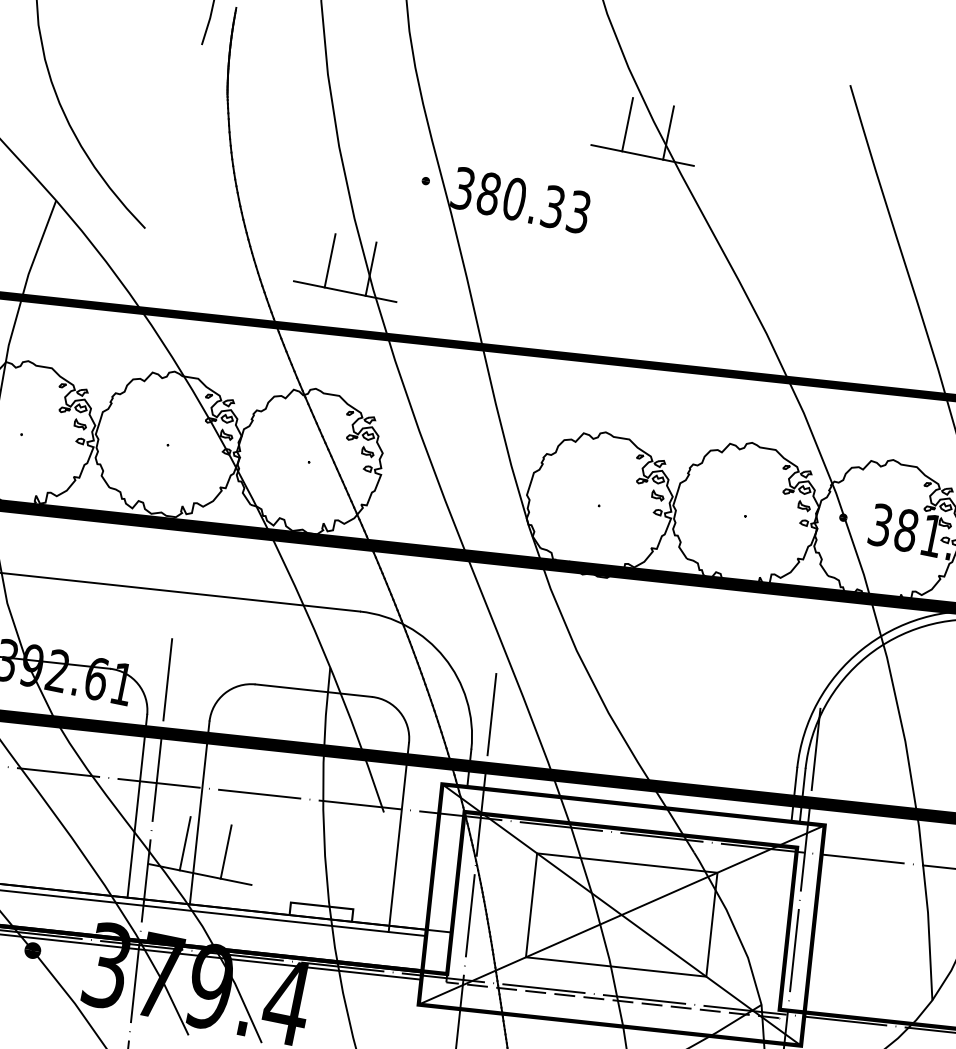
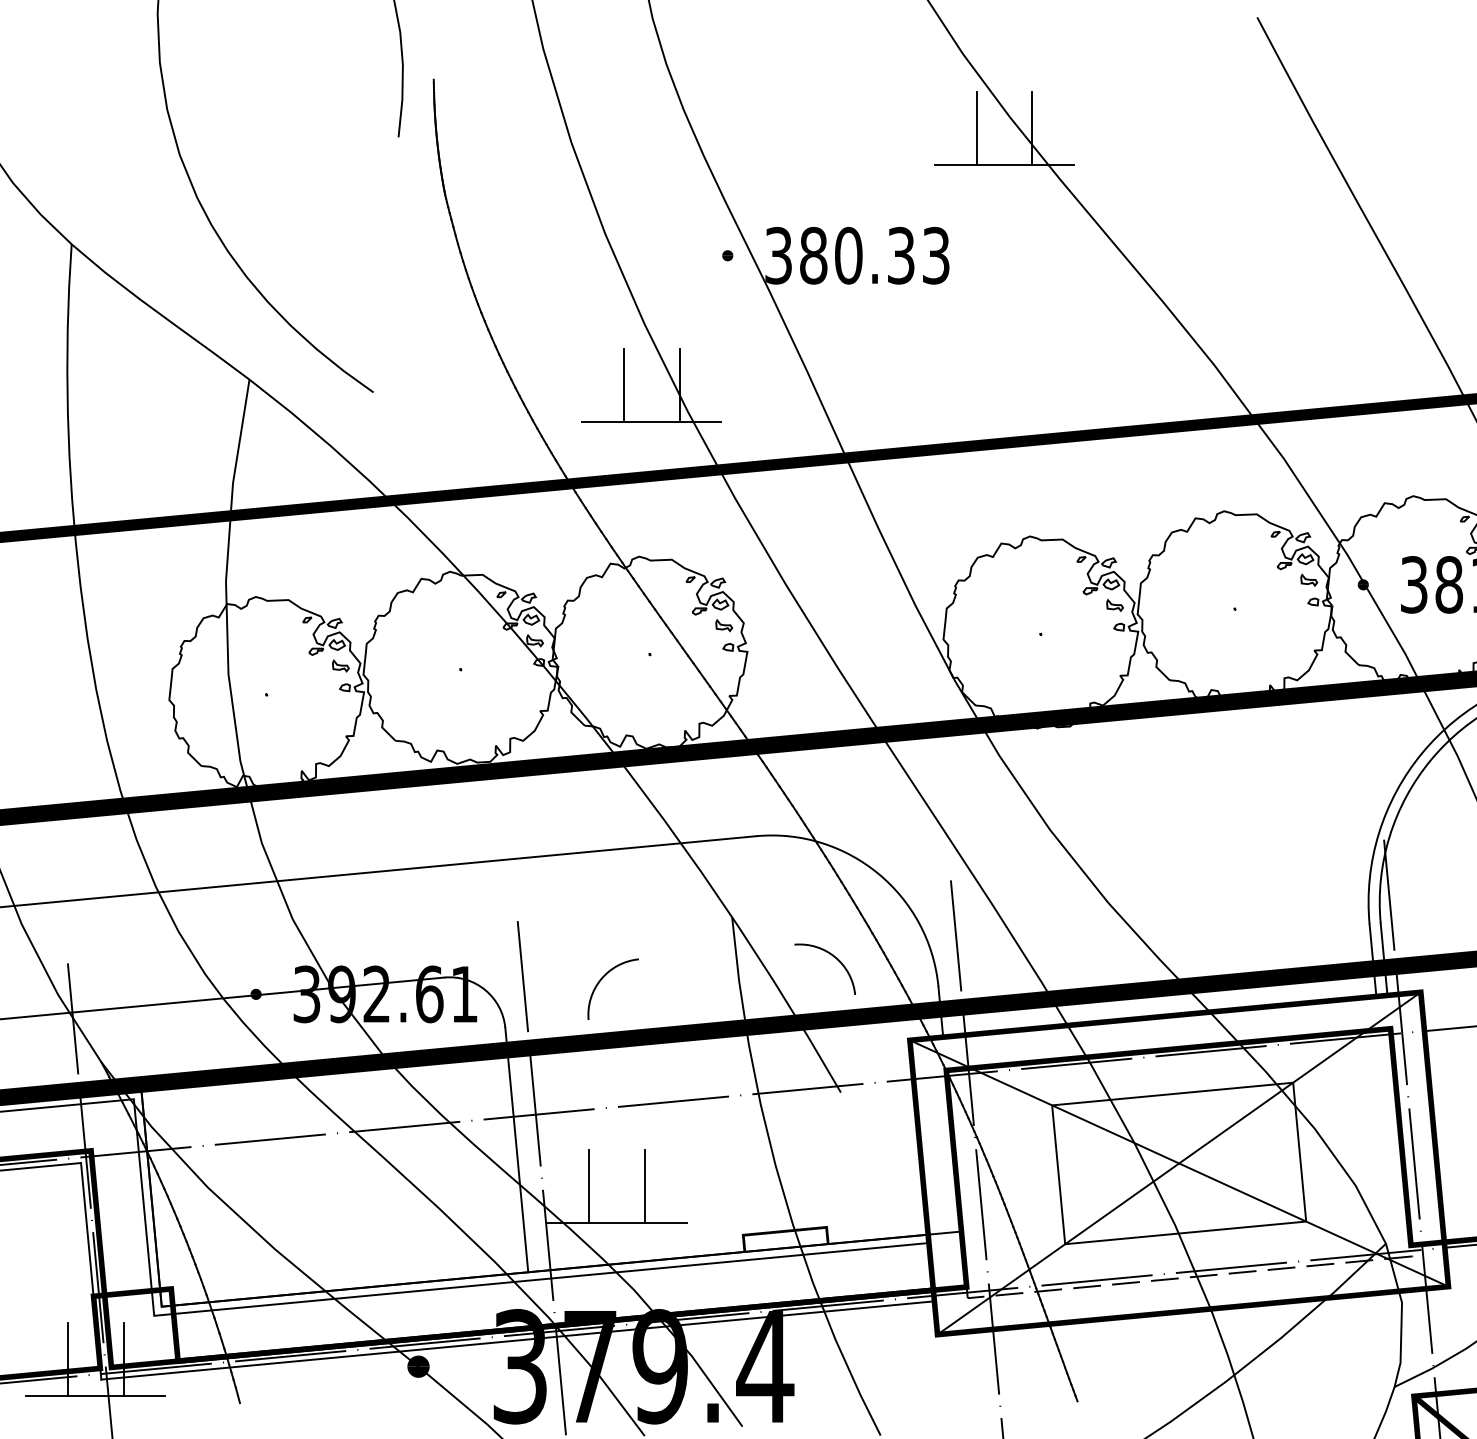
line: (313, 690) -> (716, 951), removed
line: (199, 813) -> (599, 1142), removed
line: (398, 837) -> (866, 1121), removed

